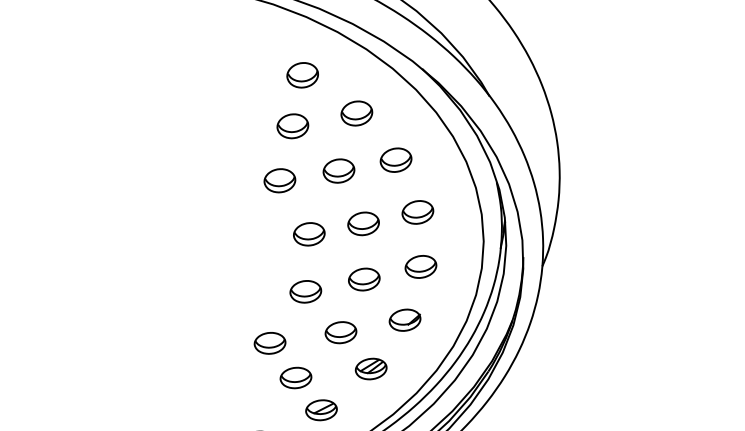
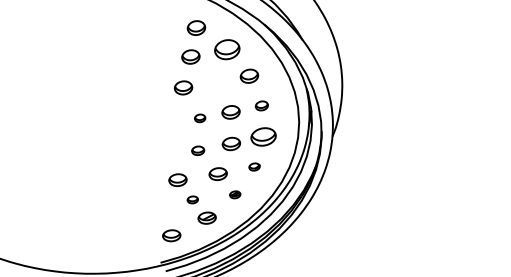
part: (355, 113) -> (226, 49), size x1.4
part: (337, 169) -> (216, 81), removed
part: (417, 211) -> (261, 105), size x0.7
part: (308, 234) -> (199, 118), size x0.6
part: (420, 266) -> (263, 136), size x1.4
part: (304, 291) -> (197, 150), size x0.7
part: (404, 319) -> (254, 166), size x0.6
part: (369, 368) -> (234, 194), size x0.6
part: (295, 377) -> (192, 199), size x0.6

